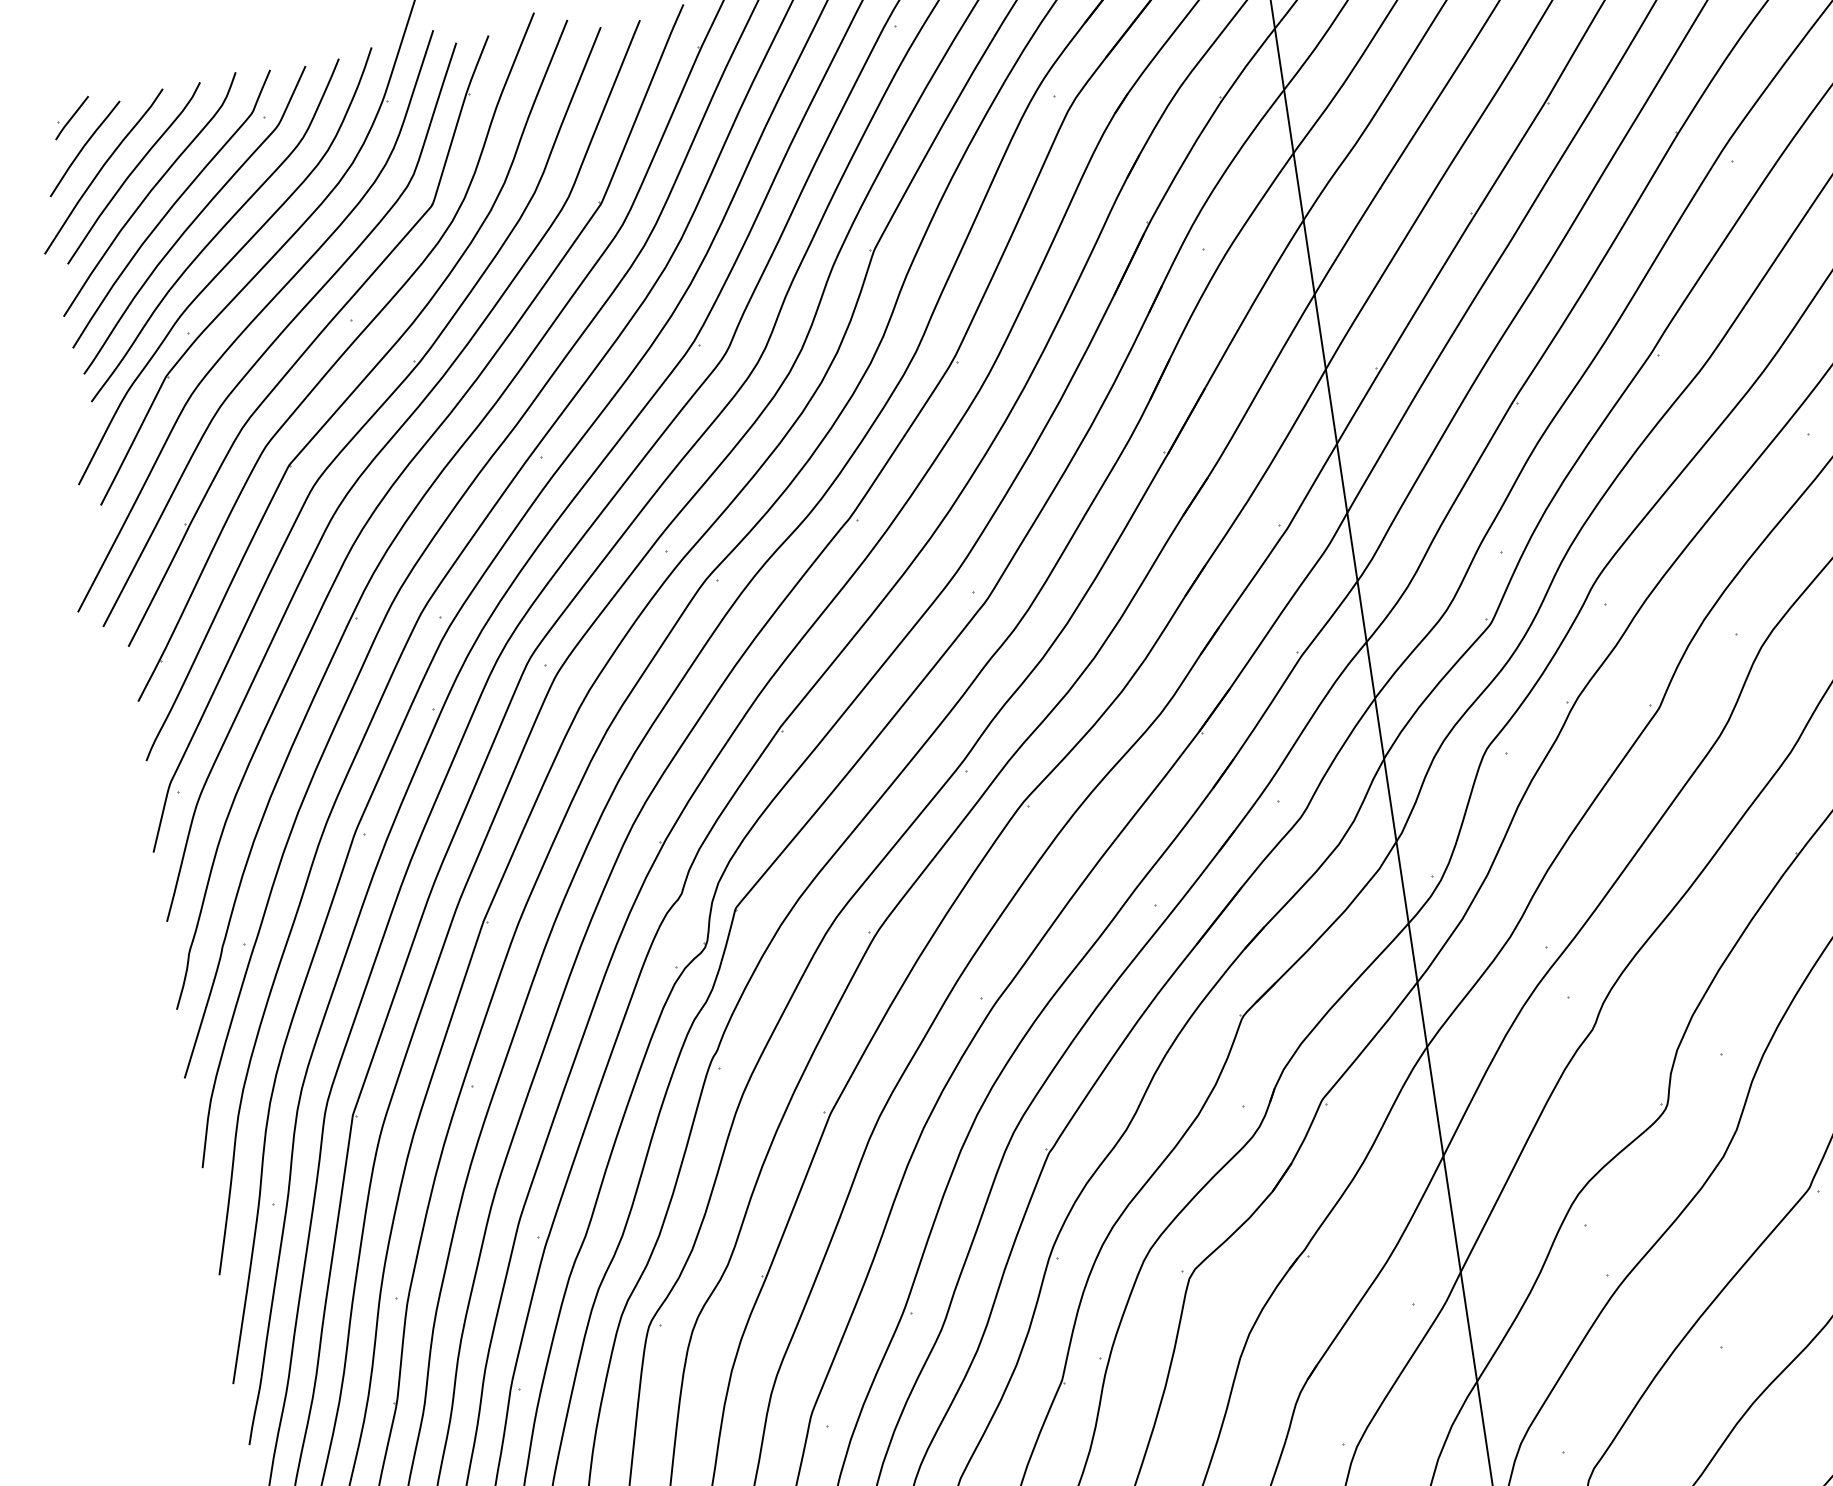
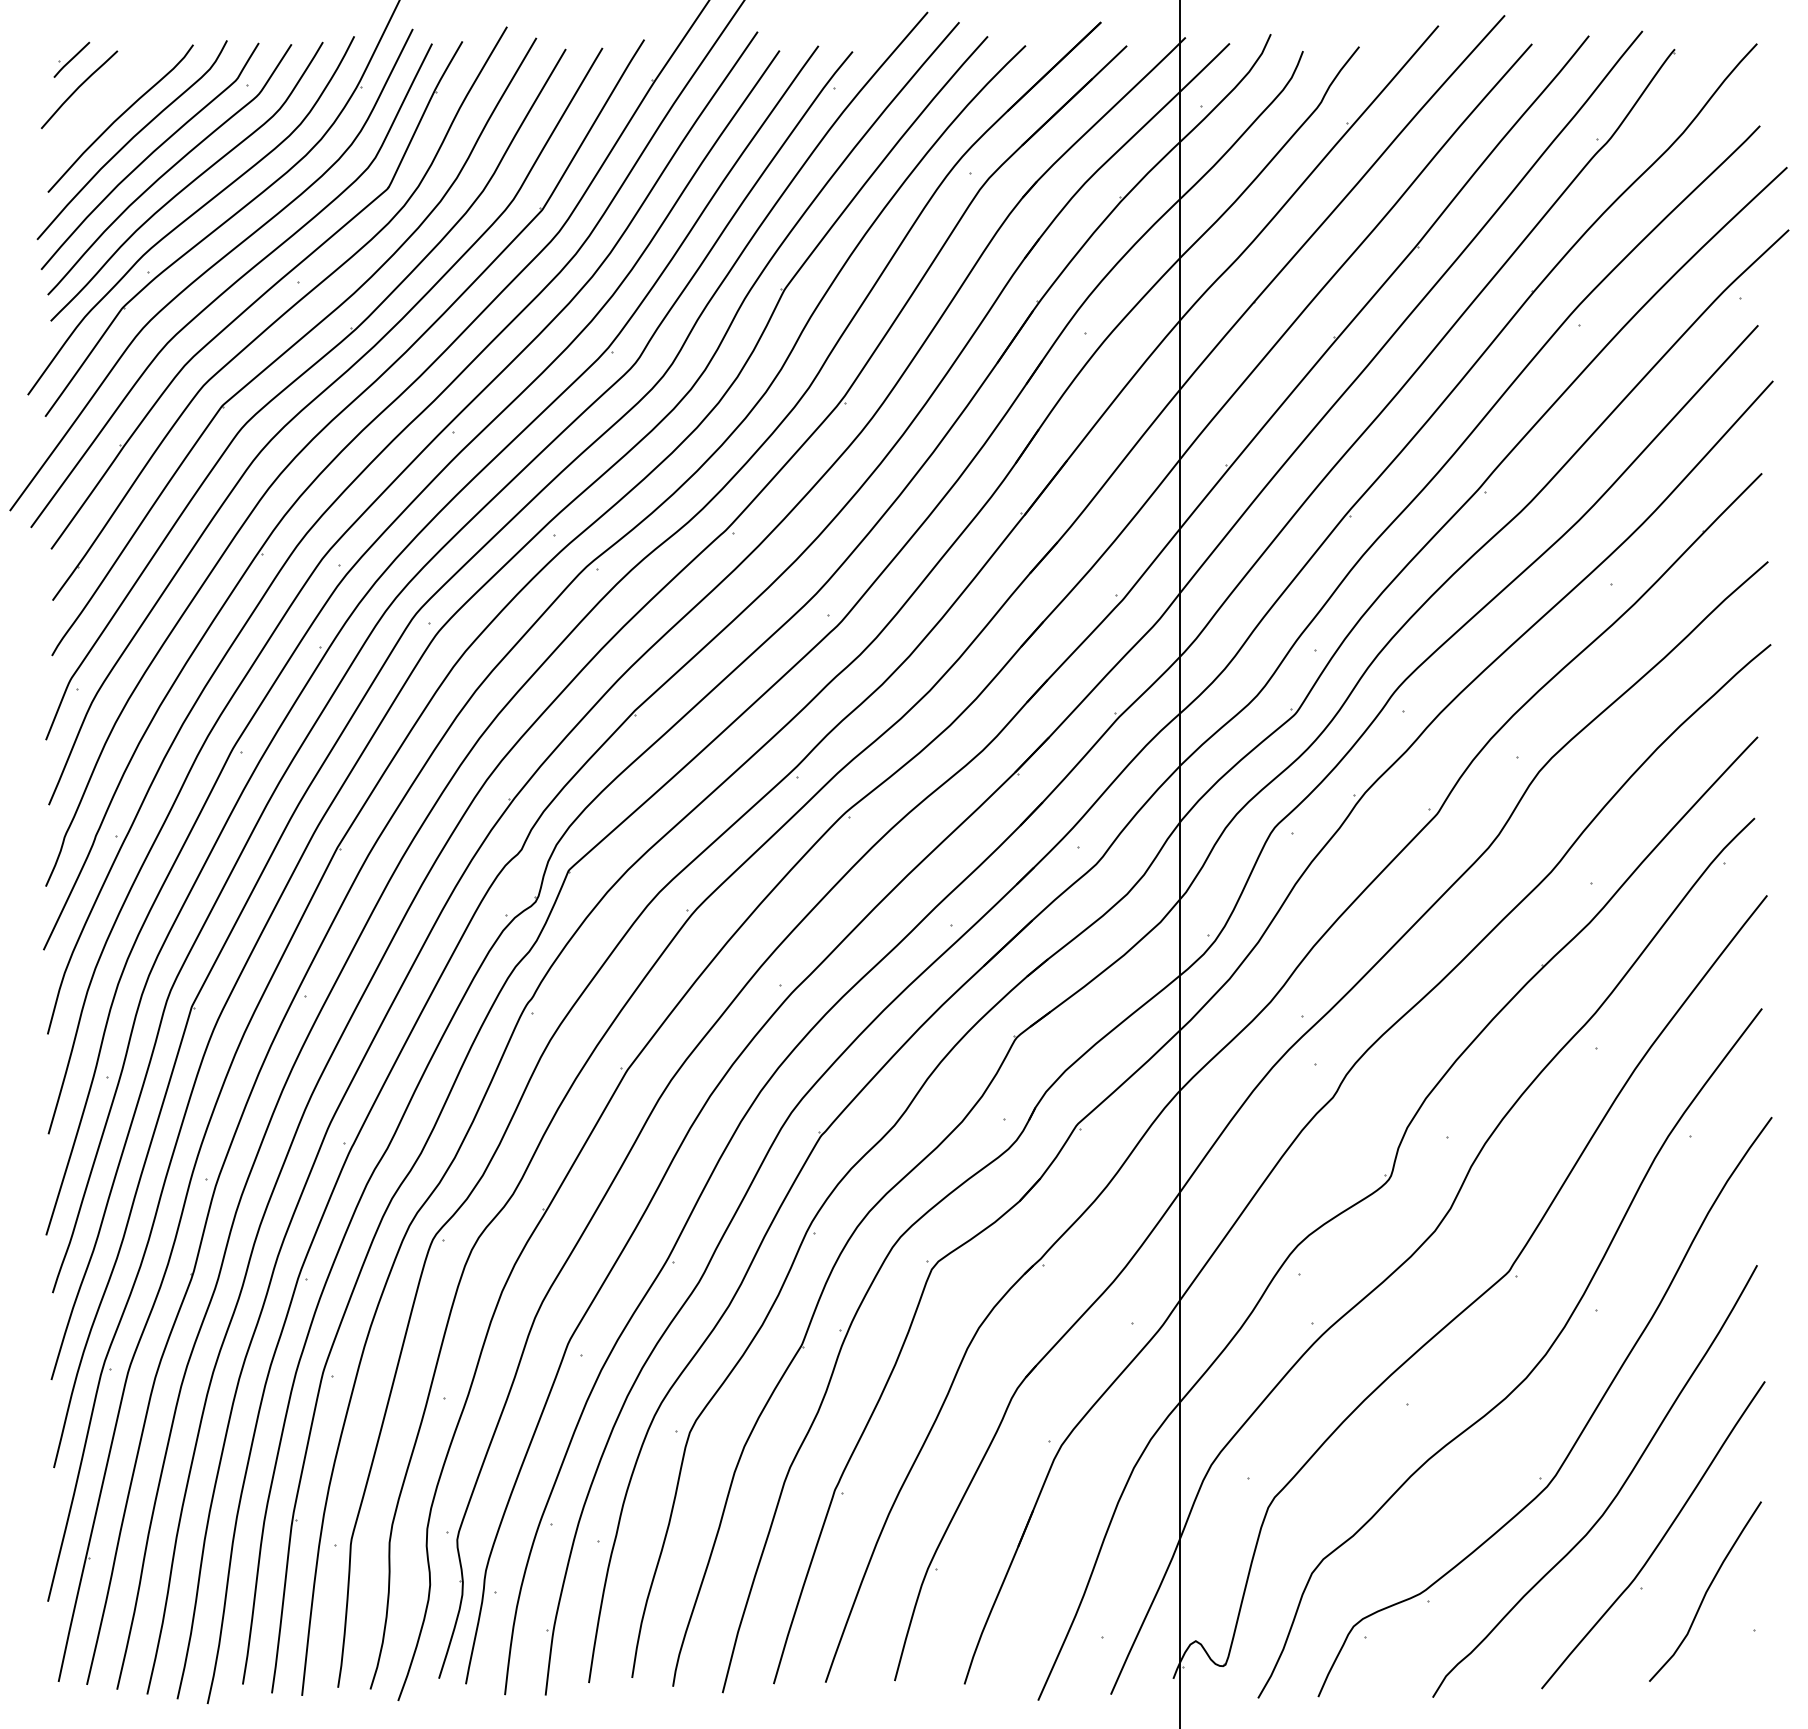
curve: (101, 170) -> (91, 111), removed

